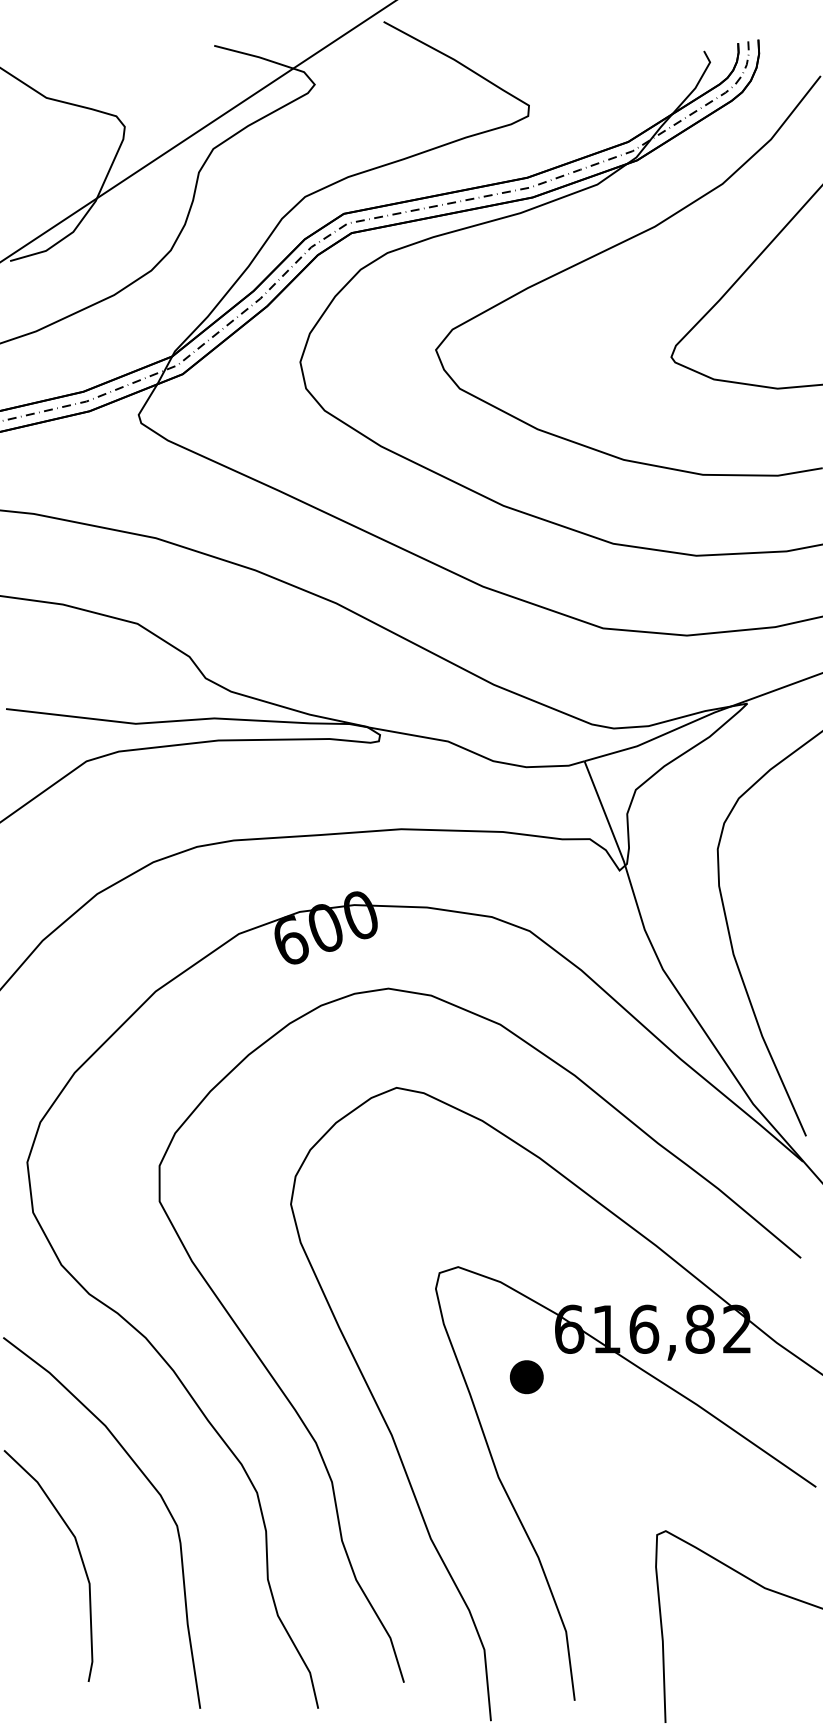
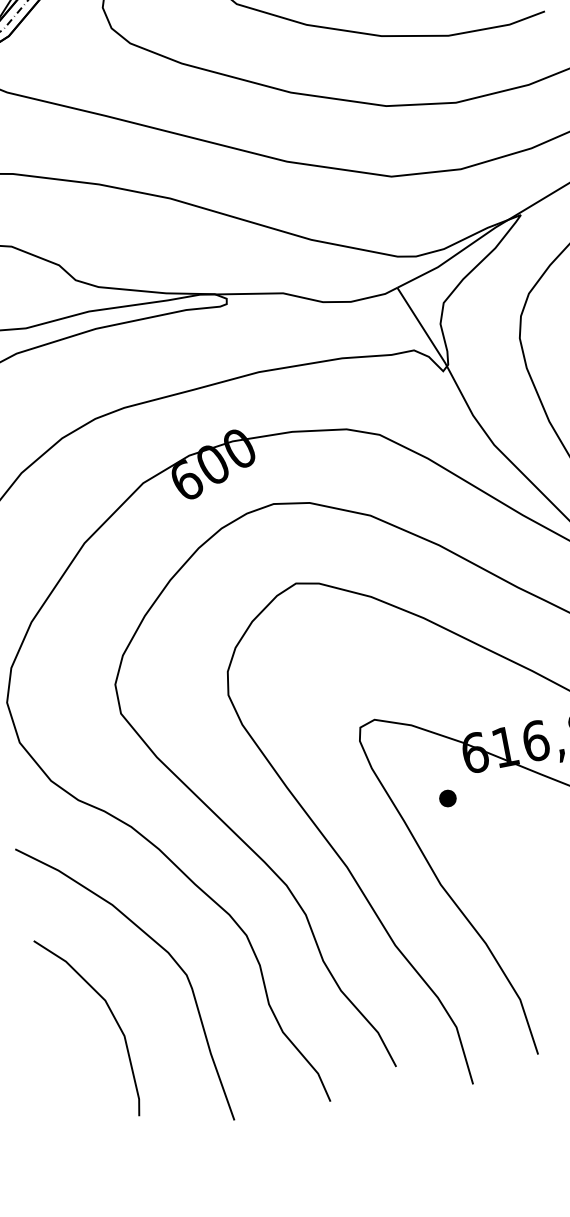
part: (526, 1376) -> (447, 798), size x0.62

